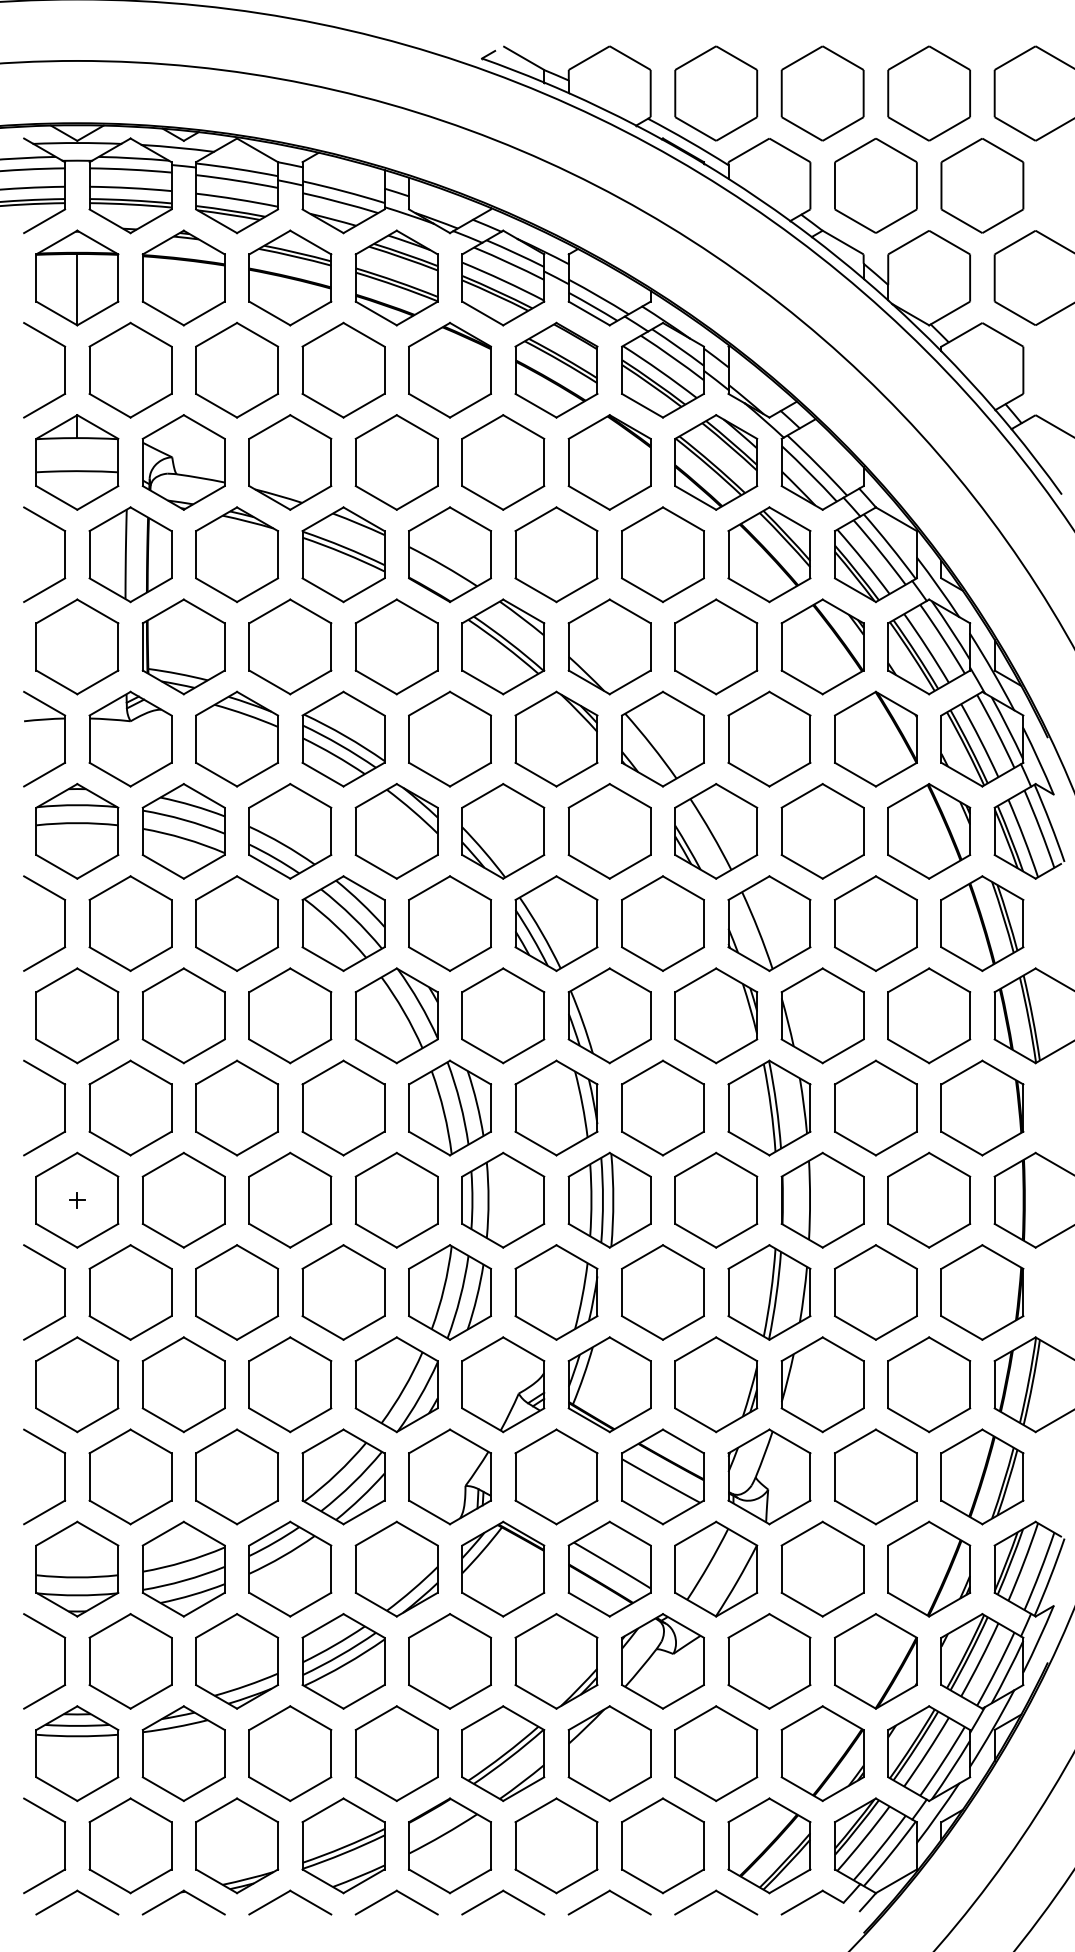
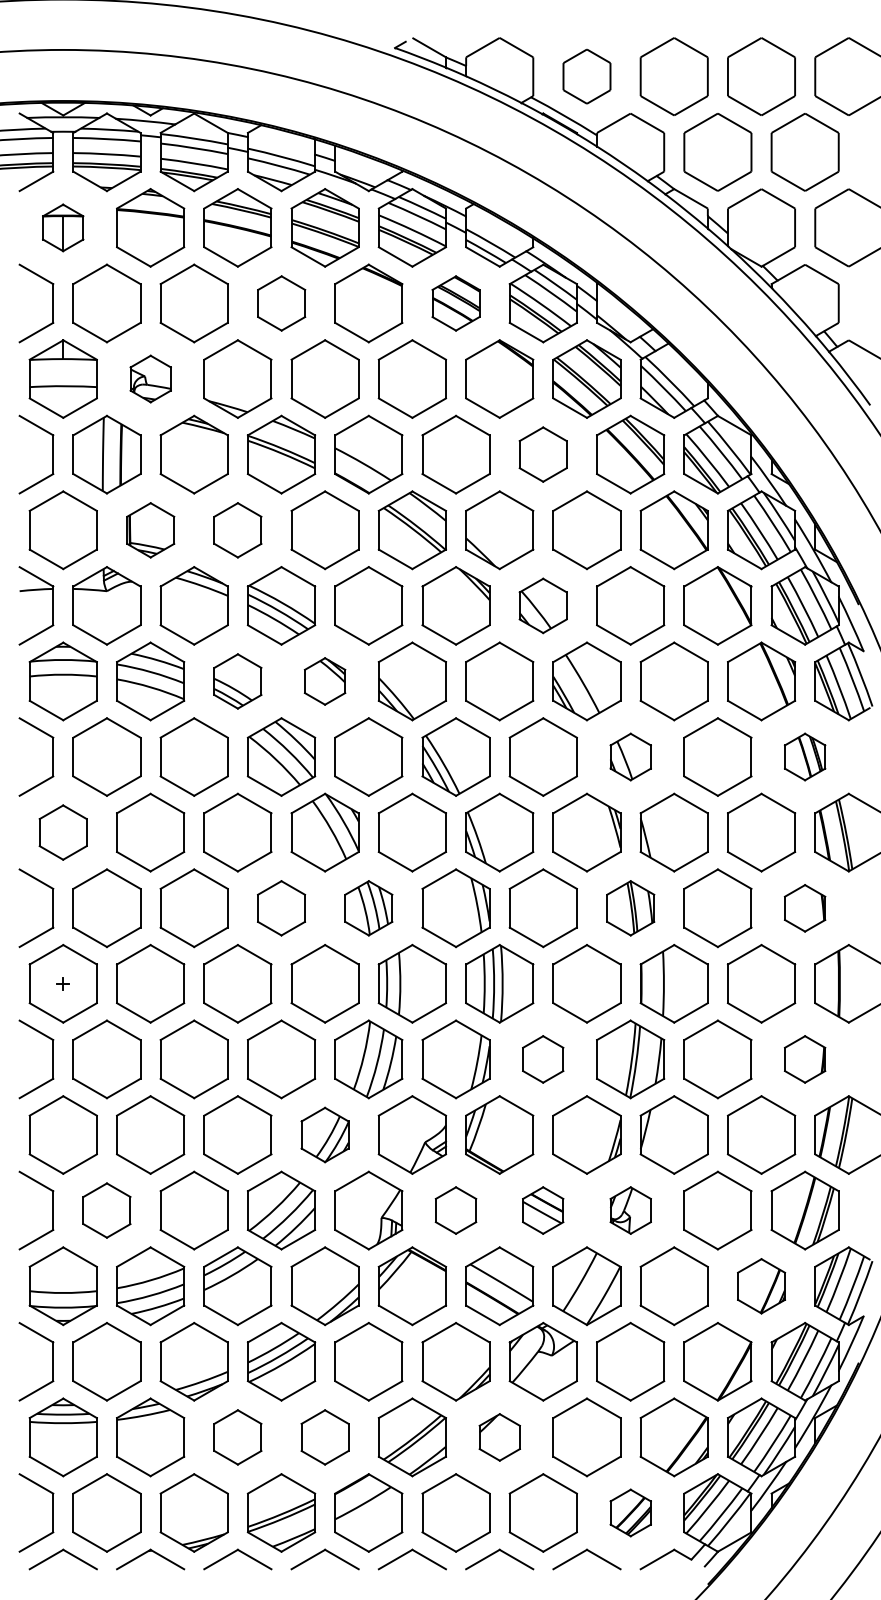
part: (715, 93) -> (586, 76), size x0.7
part: (76, 277) -> (62, 227), size x0.6
part: (343, 370) -> (281, 303), size x0.7
part: (555, 370) -> (455, 303), size x0.7
part: (183, 461) -> (150, 378), size x0.6
part: (661, 554) -> (542, 454), size x0.7
part: (183, 647) -> (150, 530), size x0.7
part: (289, 647) -> (237, 530), size x0.7
part: (661, 738) -> (542, 605), size x0.7
part: (289, 831) -> (237, 681), size x0.7
part: (395, 831) -> (324, 681), size x0.6
part: (769, 922) -> (630, 756), size x0.6
part: (981, 922) -> (804, 756), size x0.6
part: (76, 1015) -> (62, 832), size x0.7
part: (343, 1108) -> (281, 908), size x0.7
part: (449, 1108) -> (368, 908), size x0.7
part: (769, 1108) -> (630, 908), size x0.7
part: (981, 1108) -> (804, 908), size x0.6
part: (661, 1292) -> (542, 1059), size x0.6
part: (981, 1292) -> (804, 1059), size x0.6
part: (395, 1384) -> (324, 1134), size x0.7
part: (130, 1476) -> (106, 1210), size x0.7
part: (555, 1476) -> (455, 1210), size x0.6
part: (661, 1476) -> (542, 1210), size x0.6
part: (769, 1476) -> (630, 1210), size x0.6
part: (929, 1569) -> (761, 1286), size x0.7
part: (289, 1753) -> (237, 1437), size x0.7
part: (395, 1753) -> (324, 1437), size x0.7
part: (609, 1753) -> (499, 1437), size x0.6
part: (769, 1845) -> (630, 1512), size x0.6

